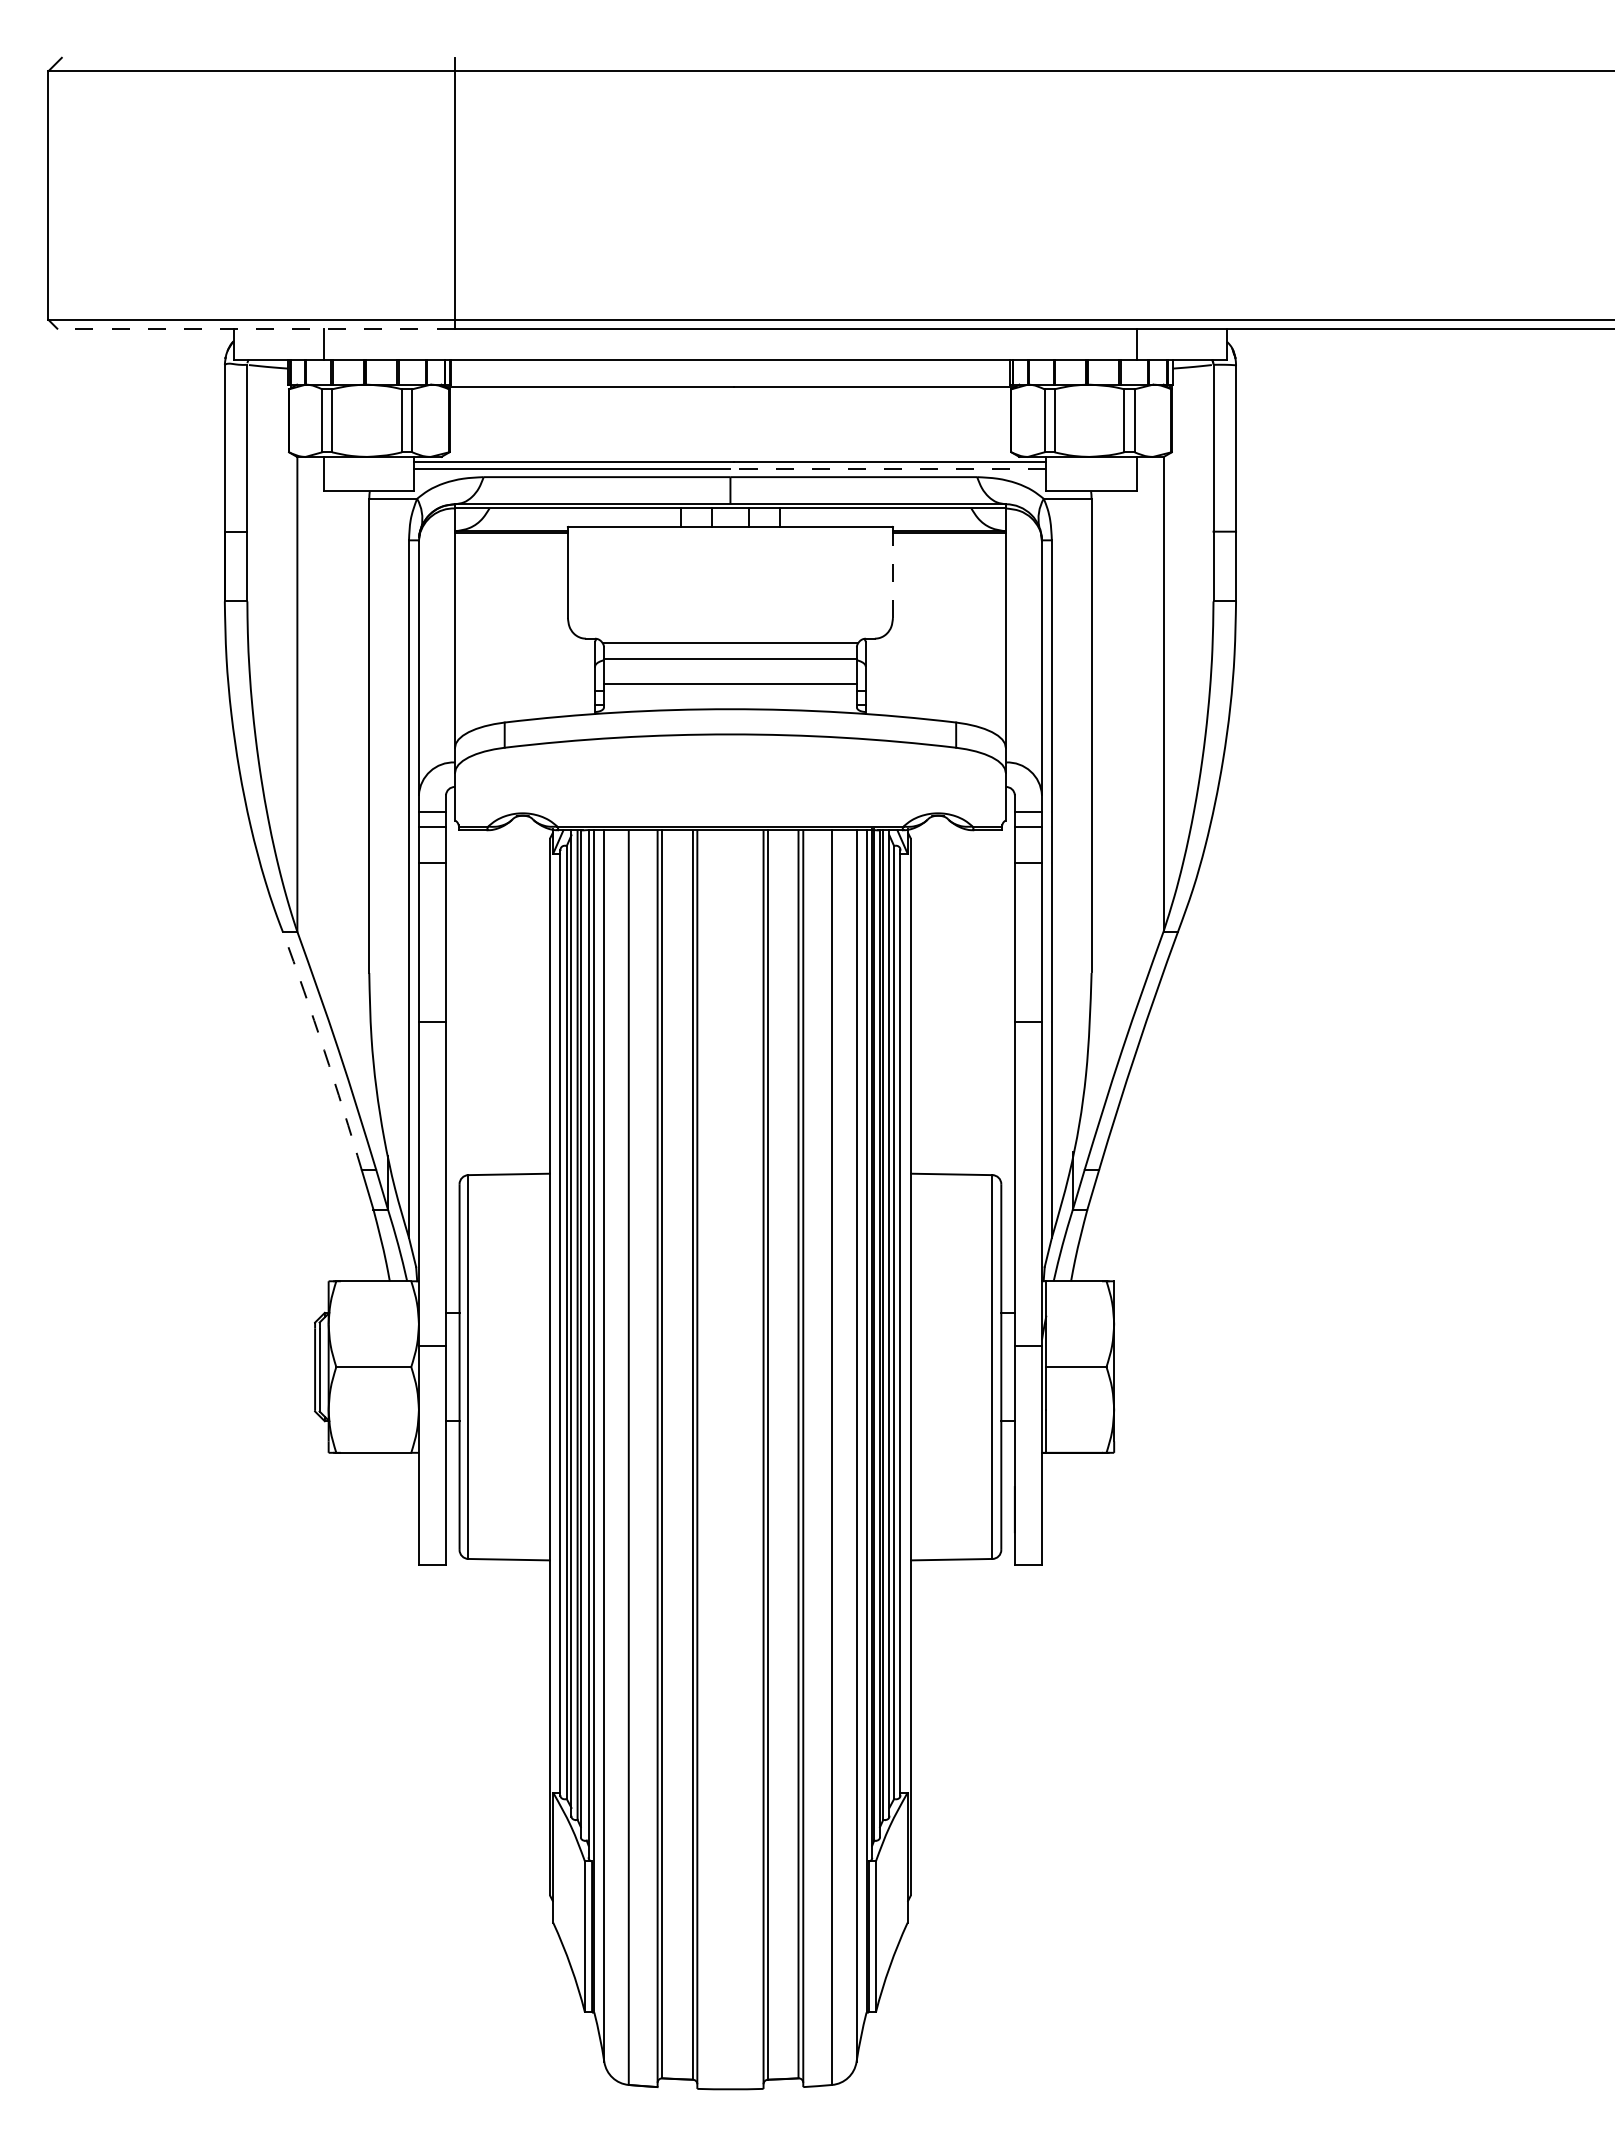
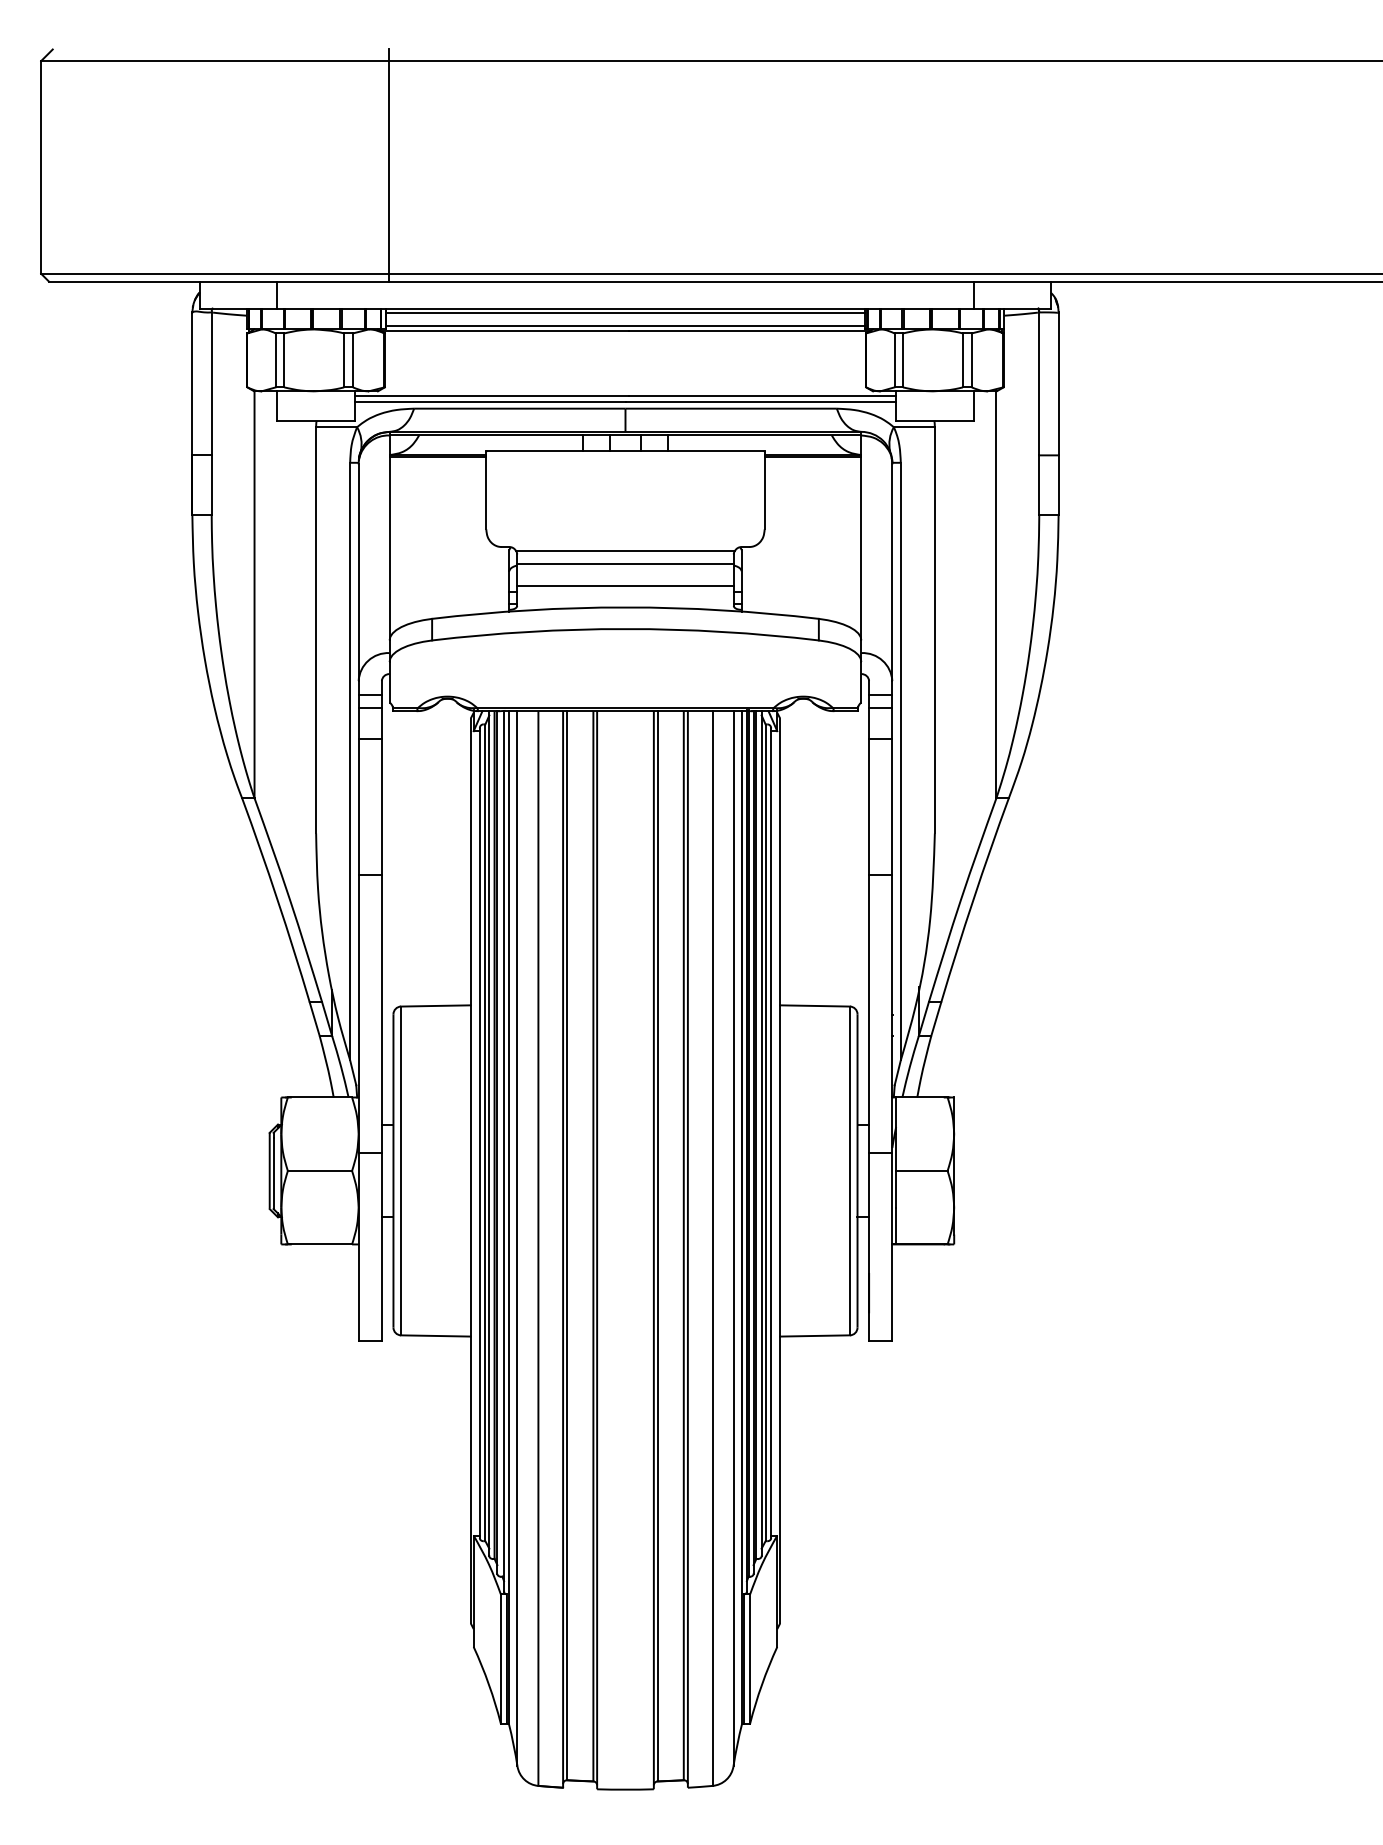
line: (255, 328) -> (218, 281), dashed -> solid
line: (730, 365) -> (625, 313), added
line: (730, 380) -> (625, 325), added
line: (887, 469) -> (760, 402), dashed -> solid
line: (892, 572) -> (764, 490), dashed -> solid
arc: (324, 1050) -> (277, 899), dashed -> solid

